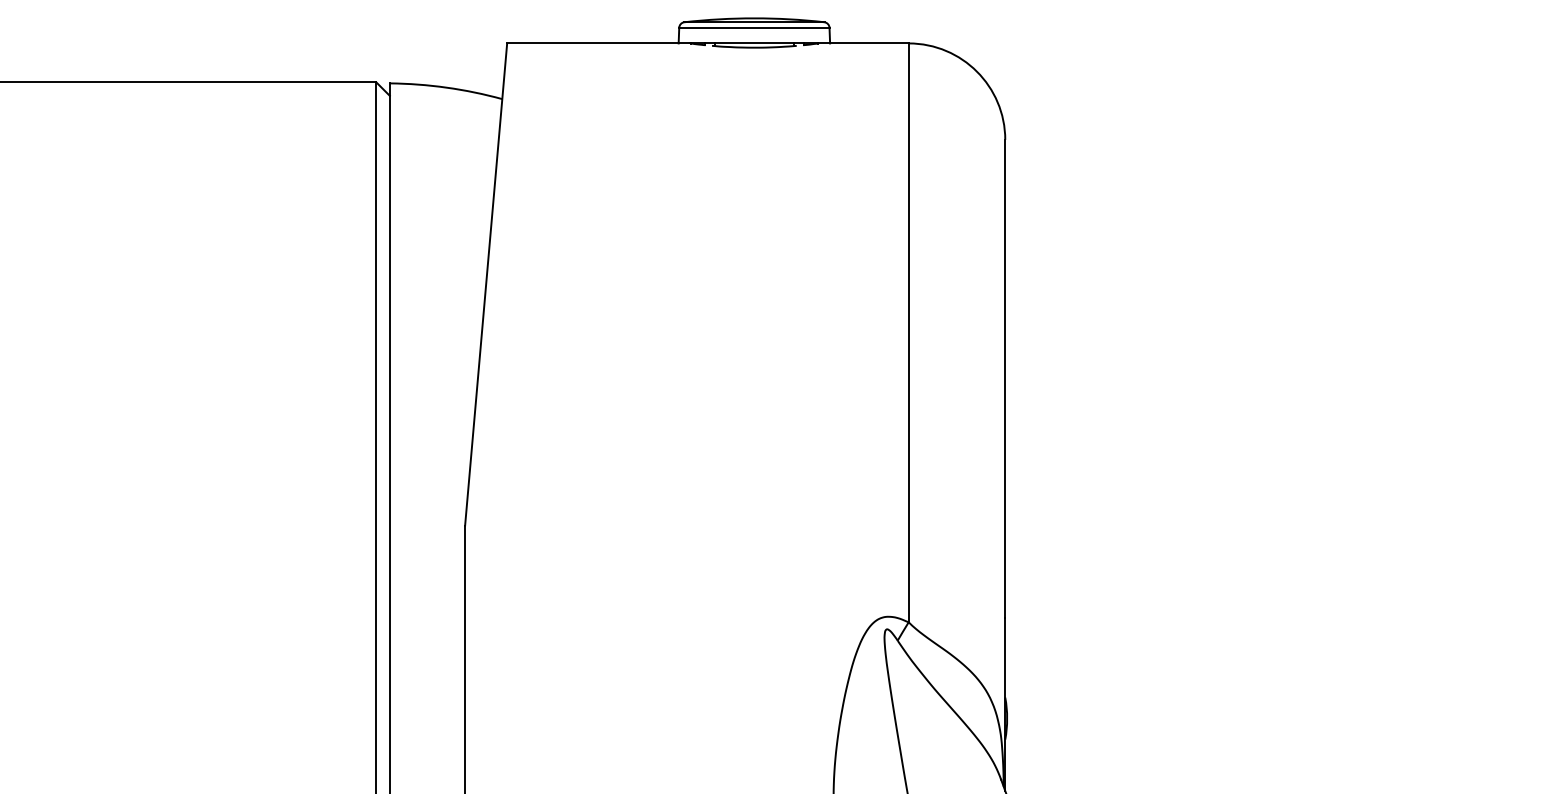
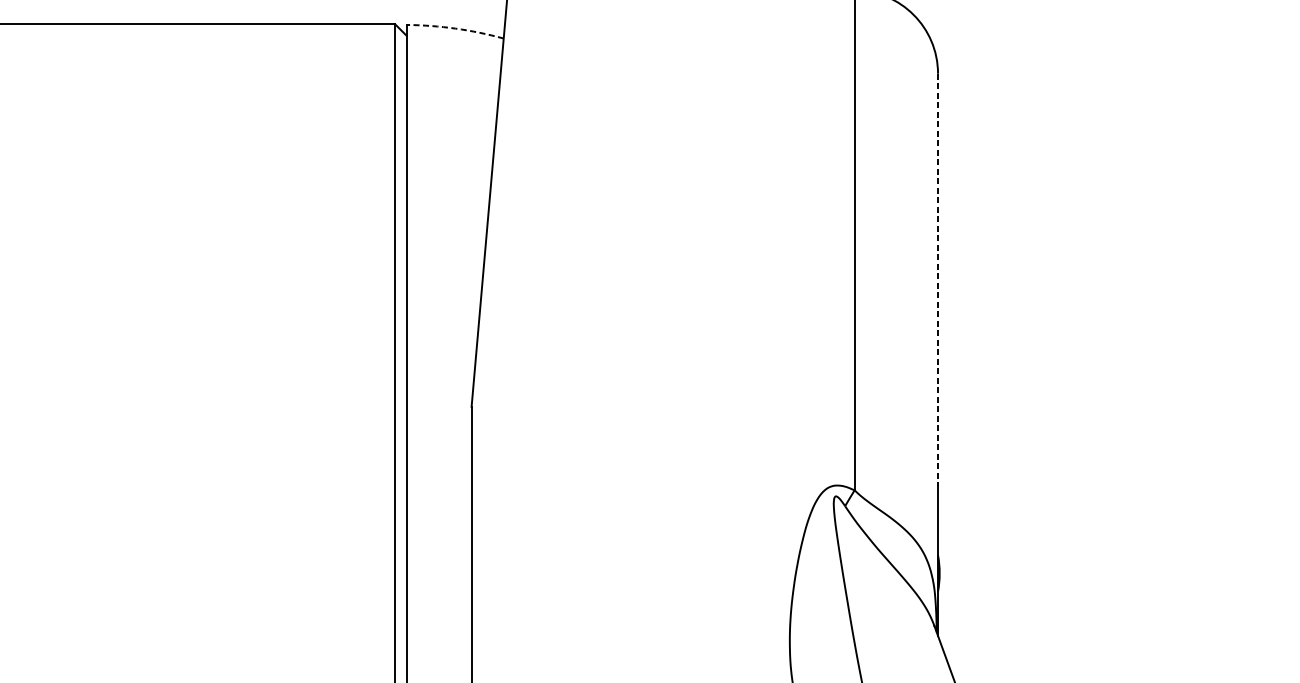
arc: (446, 87) -> (455, 28), solid -> dashed
line: (1005, 378) -> (938, 279), solid -> dashed

